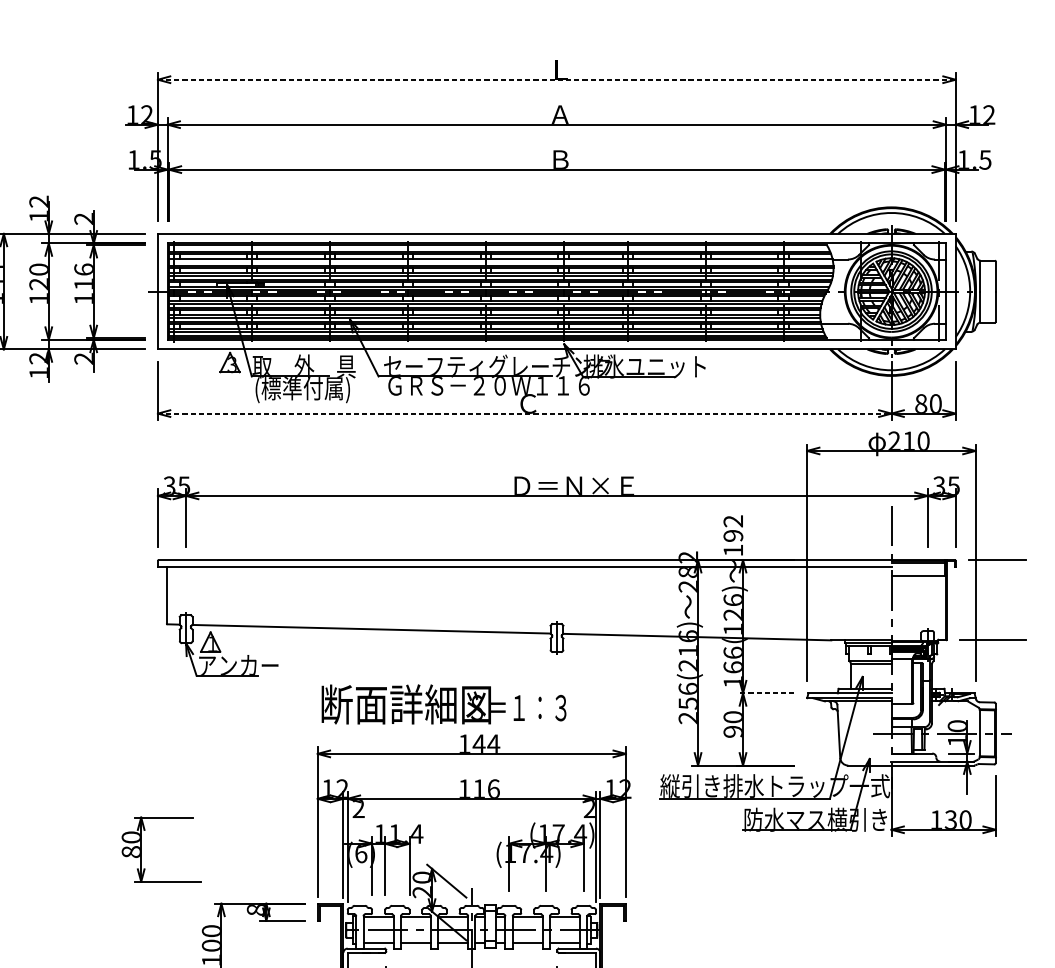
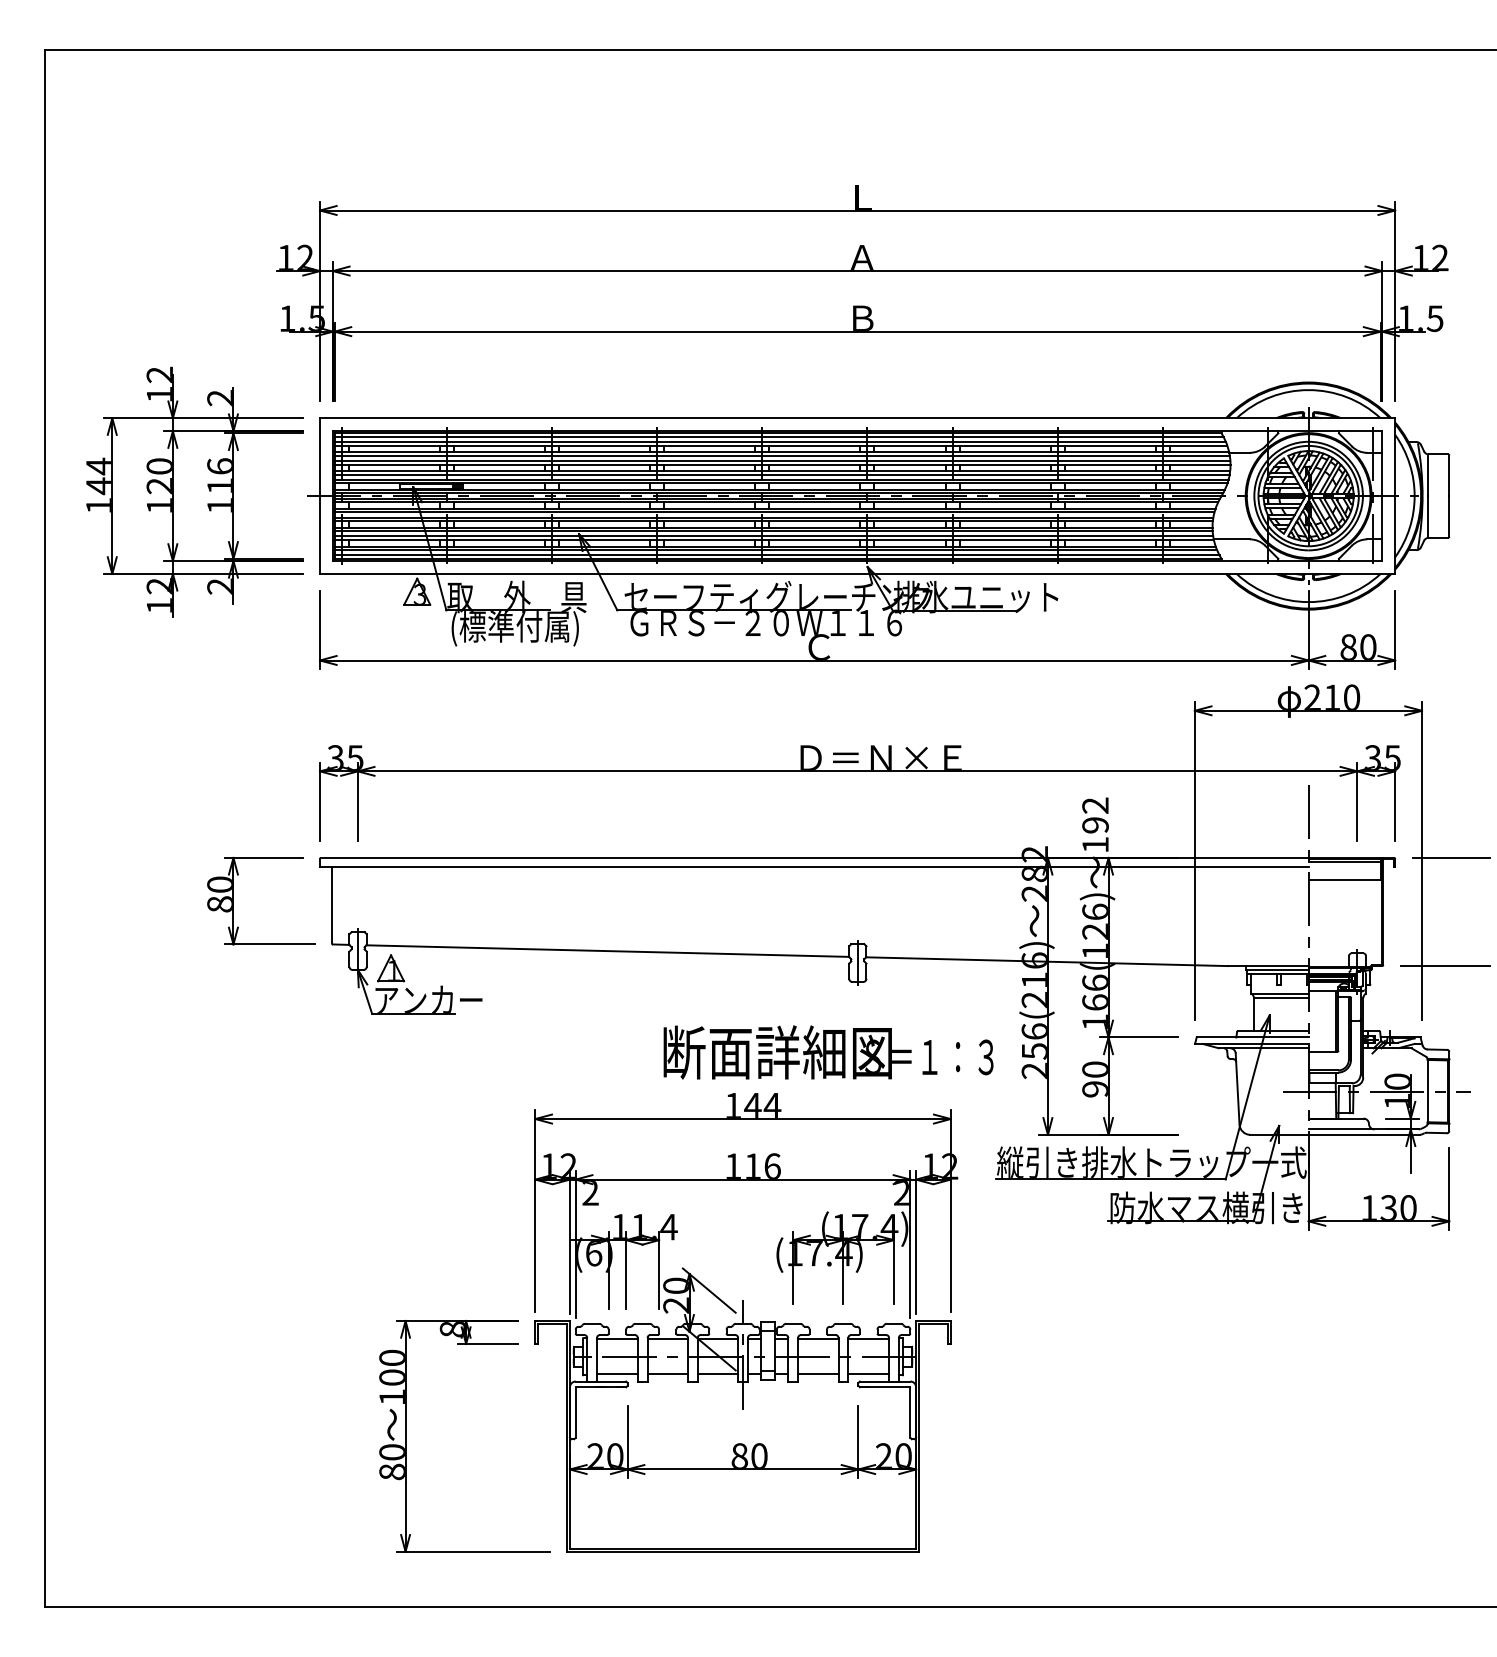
line: (556, 79) -> (857, 210), dashed -> solid
line: (498, 247) -> (778, 436), added
line: (500, 261) -> (781, 455), added
line: (524, 413) -> (814, 660), dashed -> solid
line: (765, 693) -> (1138, 1037), dashed -> solid
text: (443, 704) -> (828, 1052), moved
part: (141, 849) -> (233, 900), moved

